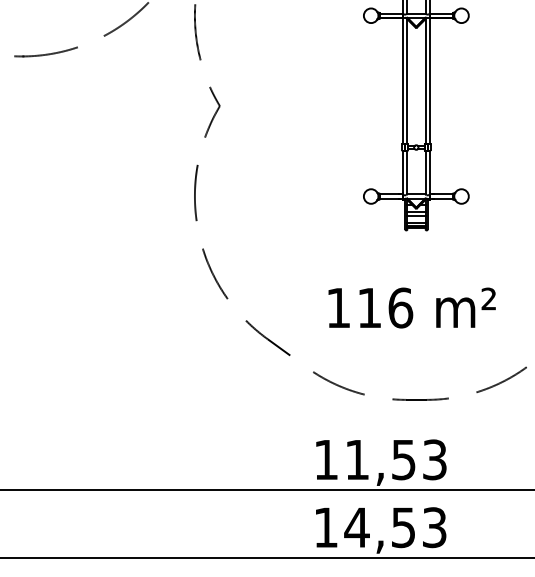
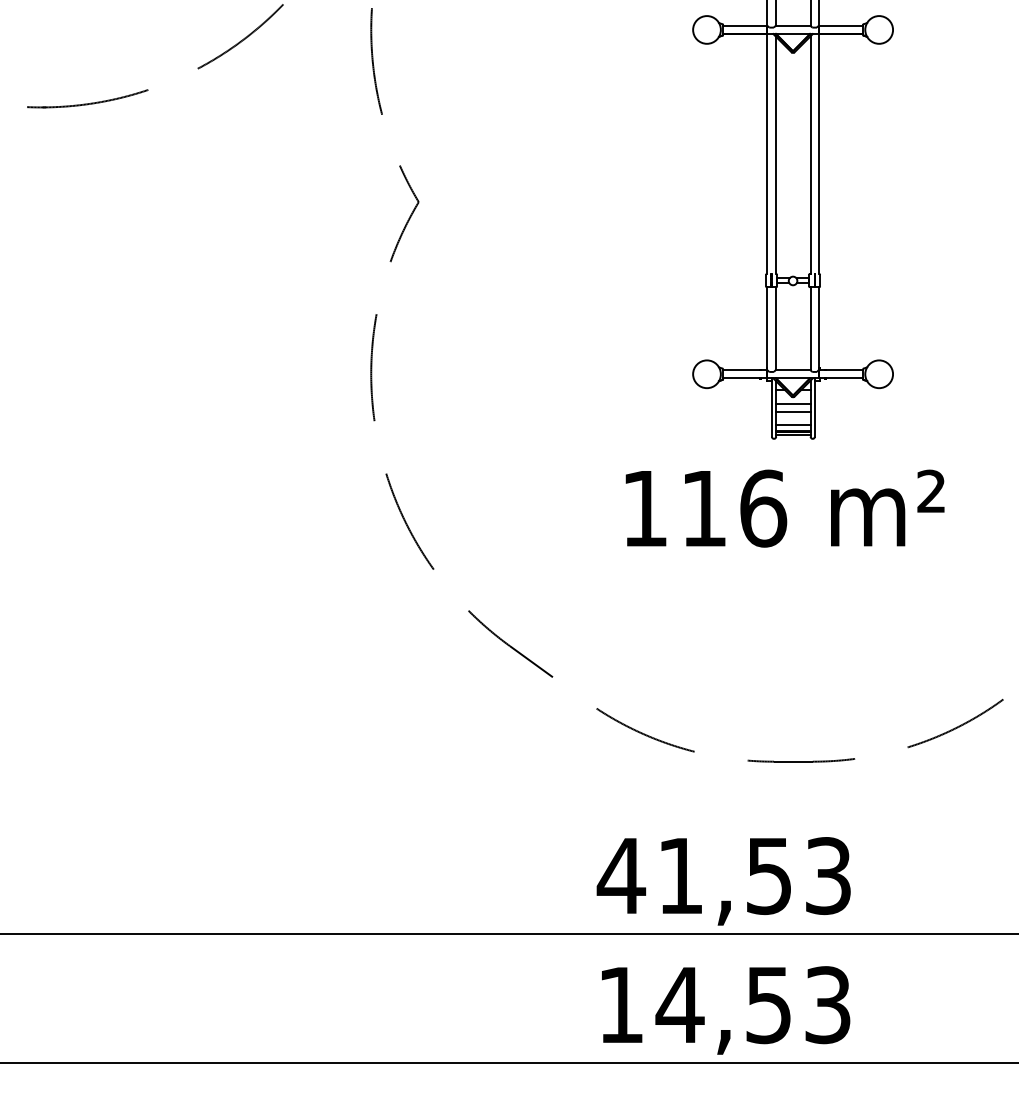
text: (411, 307) -> (783, 507), moved
text: (326, 459) -> (621, 875), 11,53 -> 41,53

